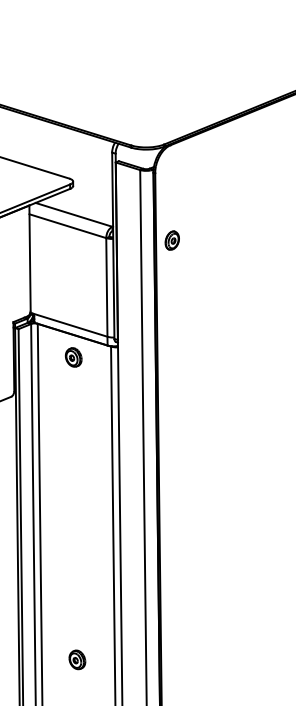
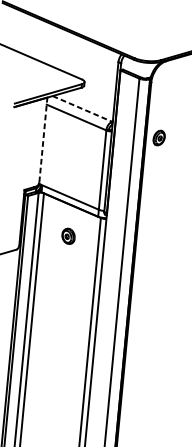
line: (74, 215) -> (82, 109), solid -> dashed
line: (30, 258) -> (43, 140), solid -> dashed
part: (73, 357) -> (68, 236), moved

